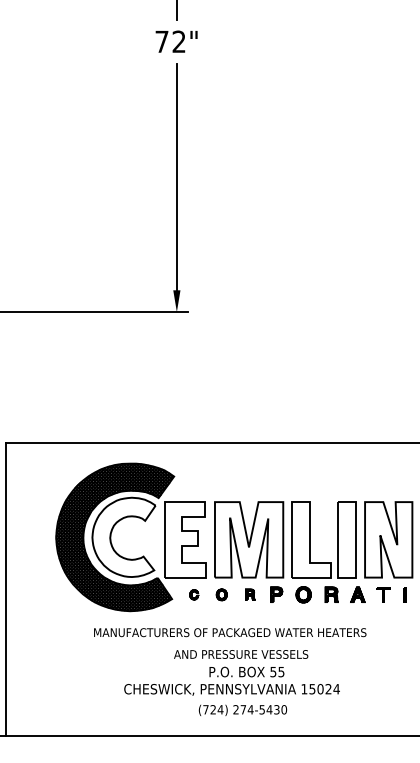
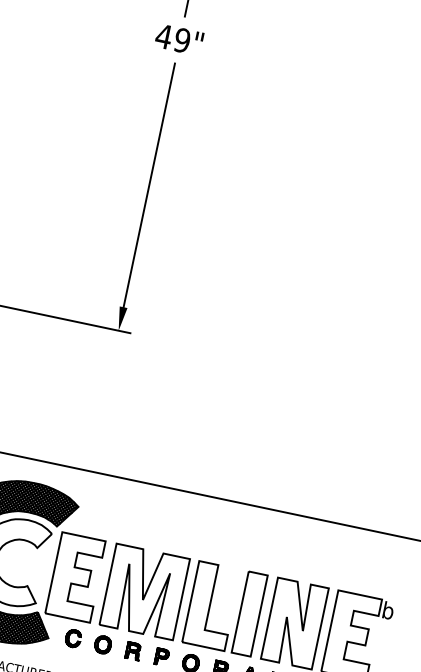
text: (169, 41) -> (172, 38), 72" -> 49"
part: (193, 594) -> (72, 638), size x1.67
part: (221, 594) -> (102, 644), size x1.43
part: (250, 594) -> (133, 651), size x1.43

